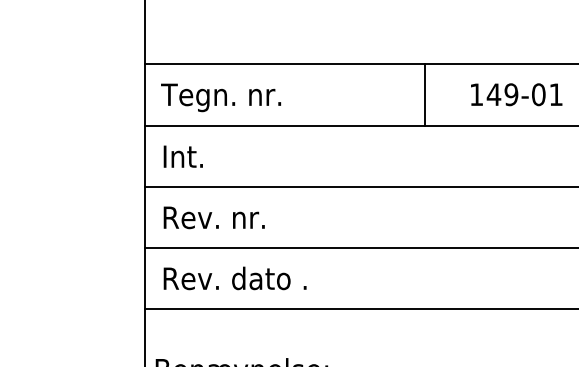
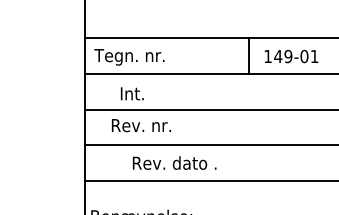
text: (516, 94) -> (291, 56), moved
text: (181, 156) -> (131, 93), moved
text: (212, 217) -> (140, 125), moved
text: (234, 277) -> (174, 162), moved

